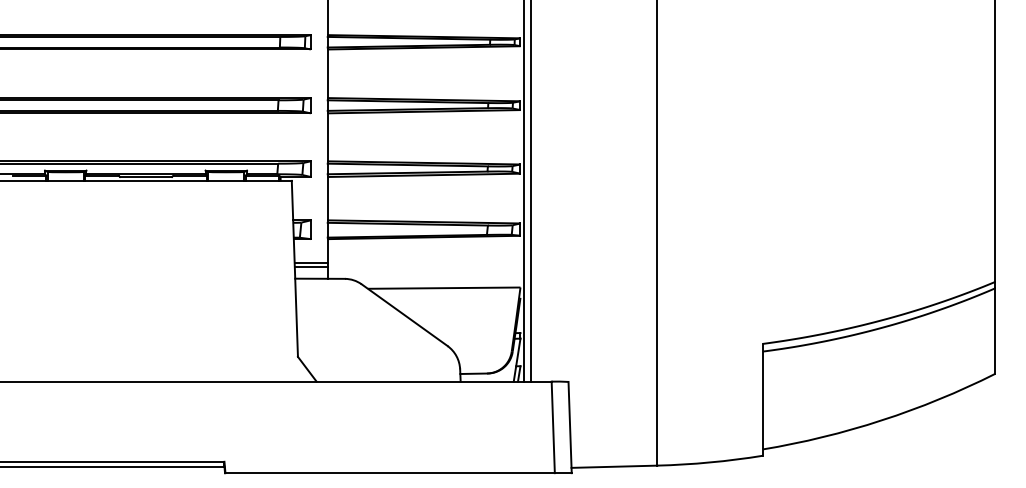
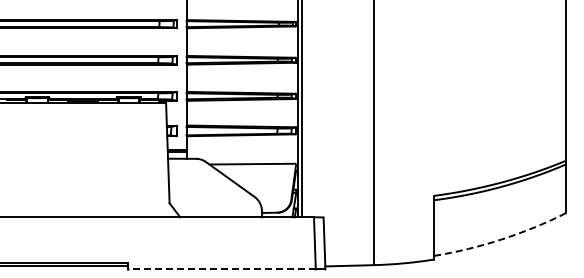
arc: (881, 420) -> (501, 239), solid -> dashed
line: (390, 473) -> (222, 269), solid -> dashed

